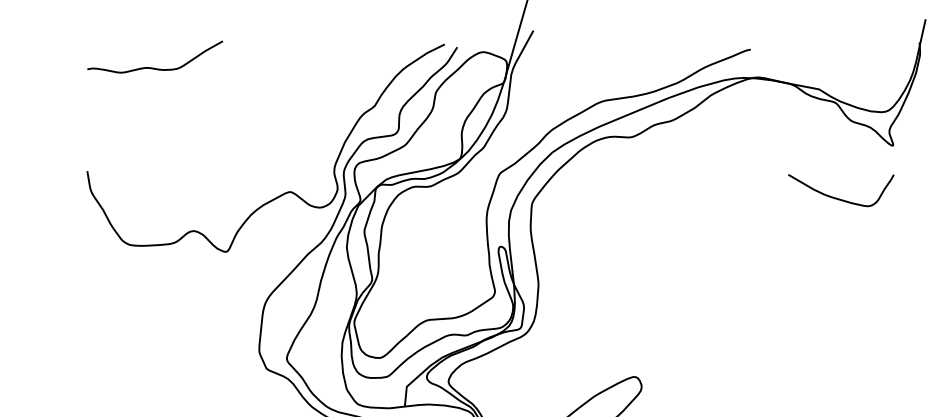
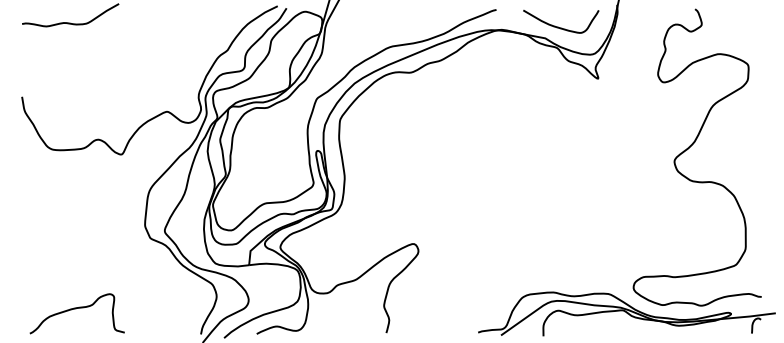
curve: (837, 197) -> (558, 26), moved

